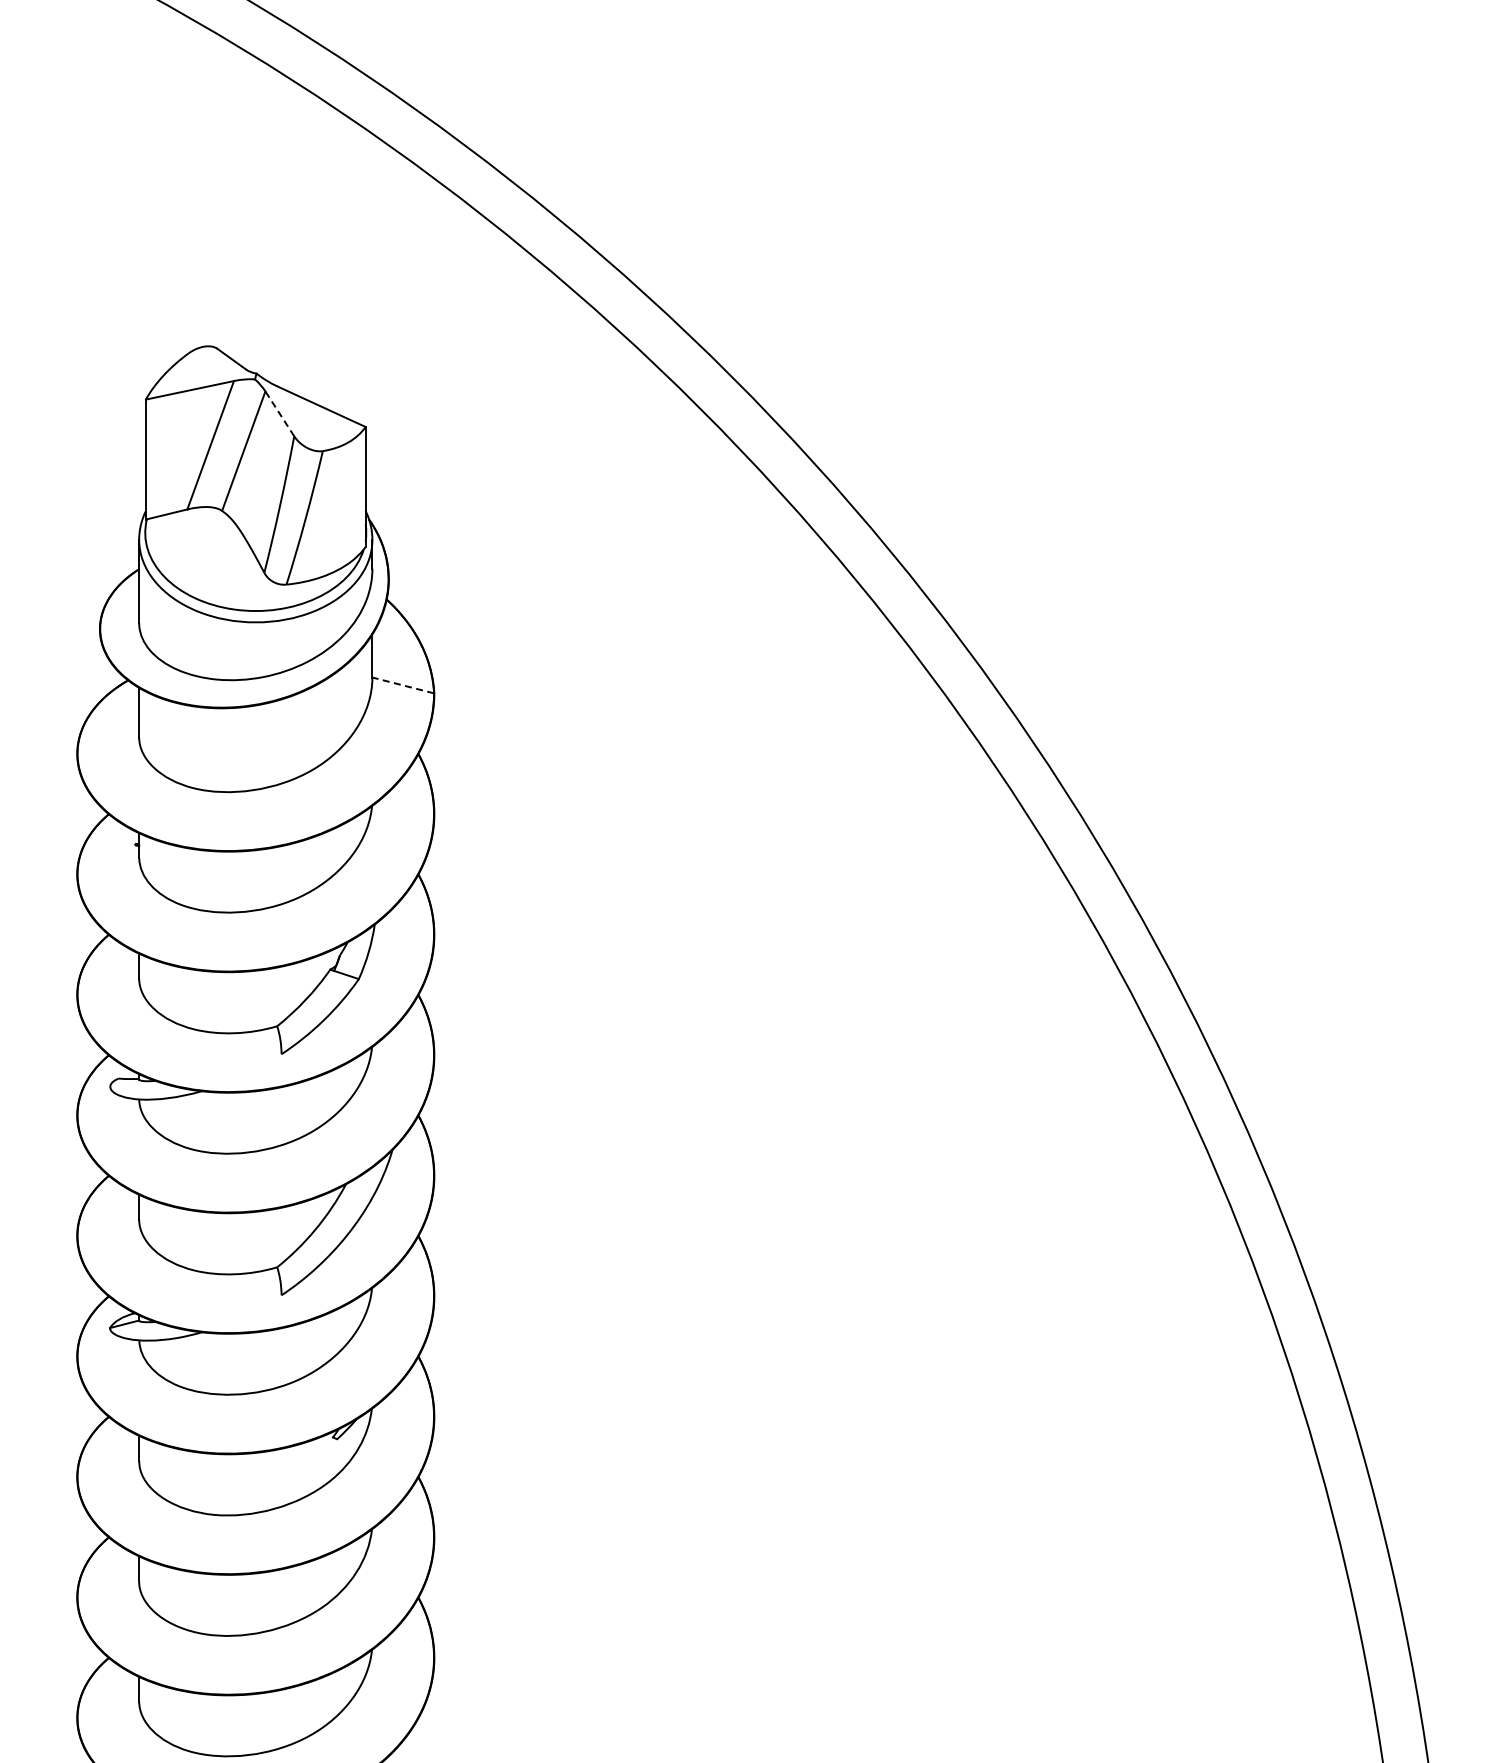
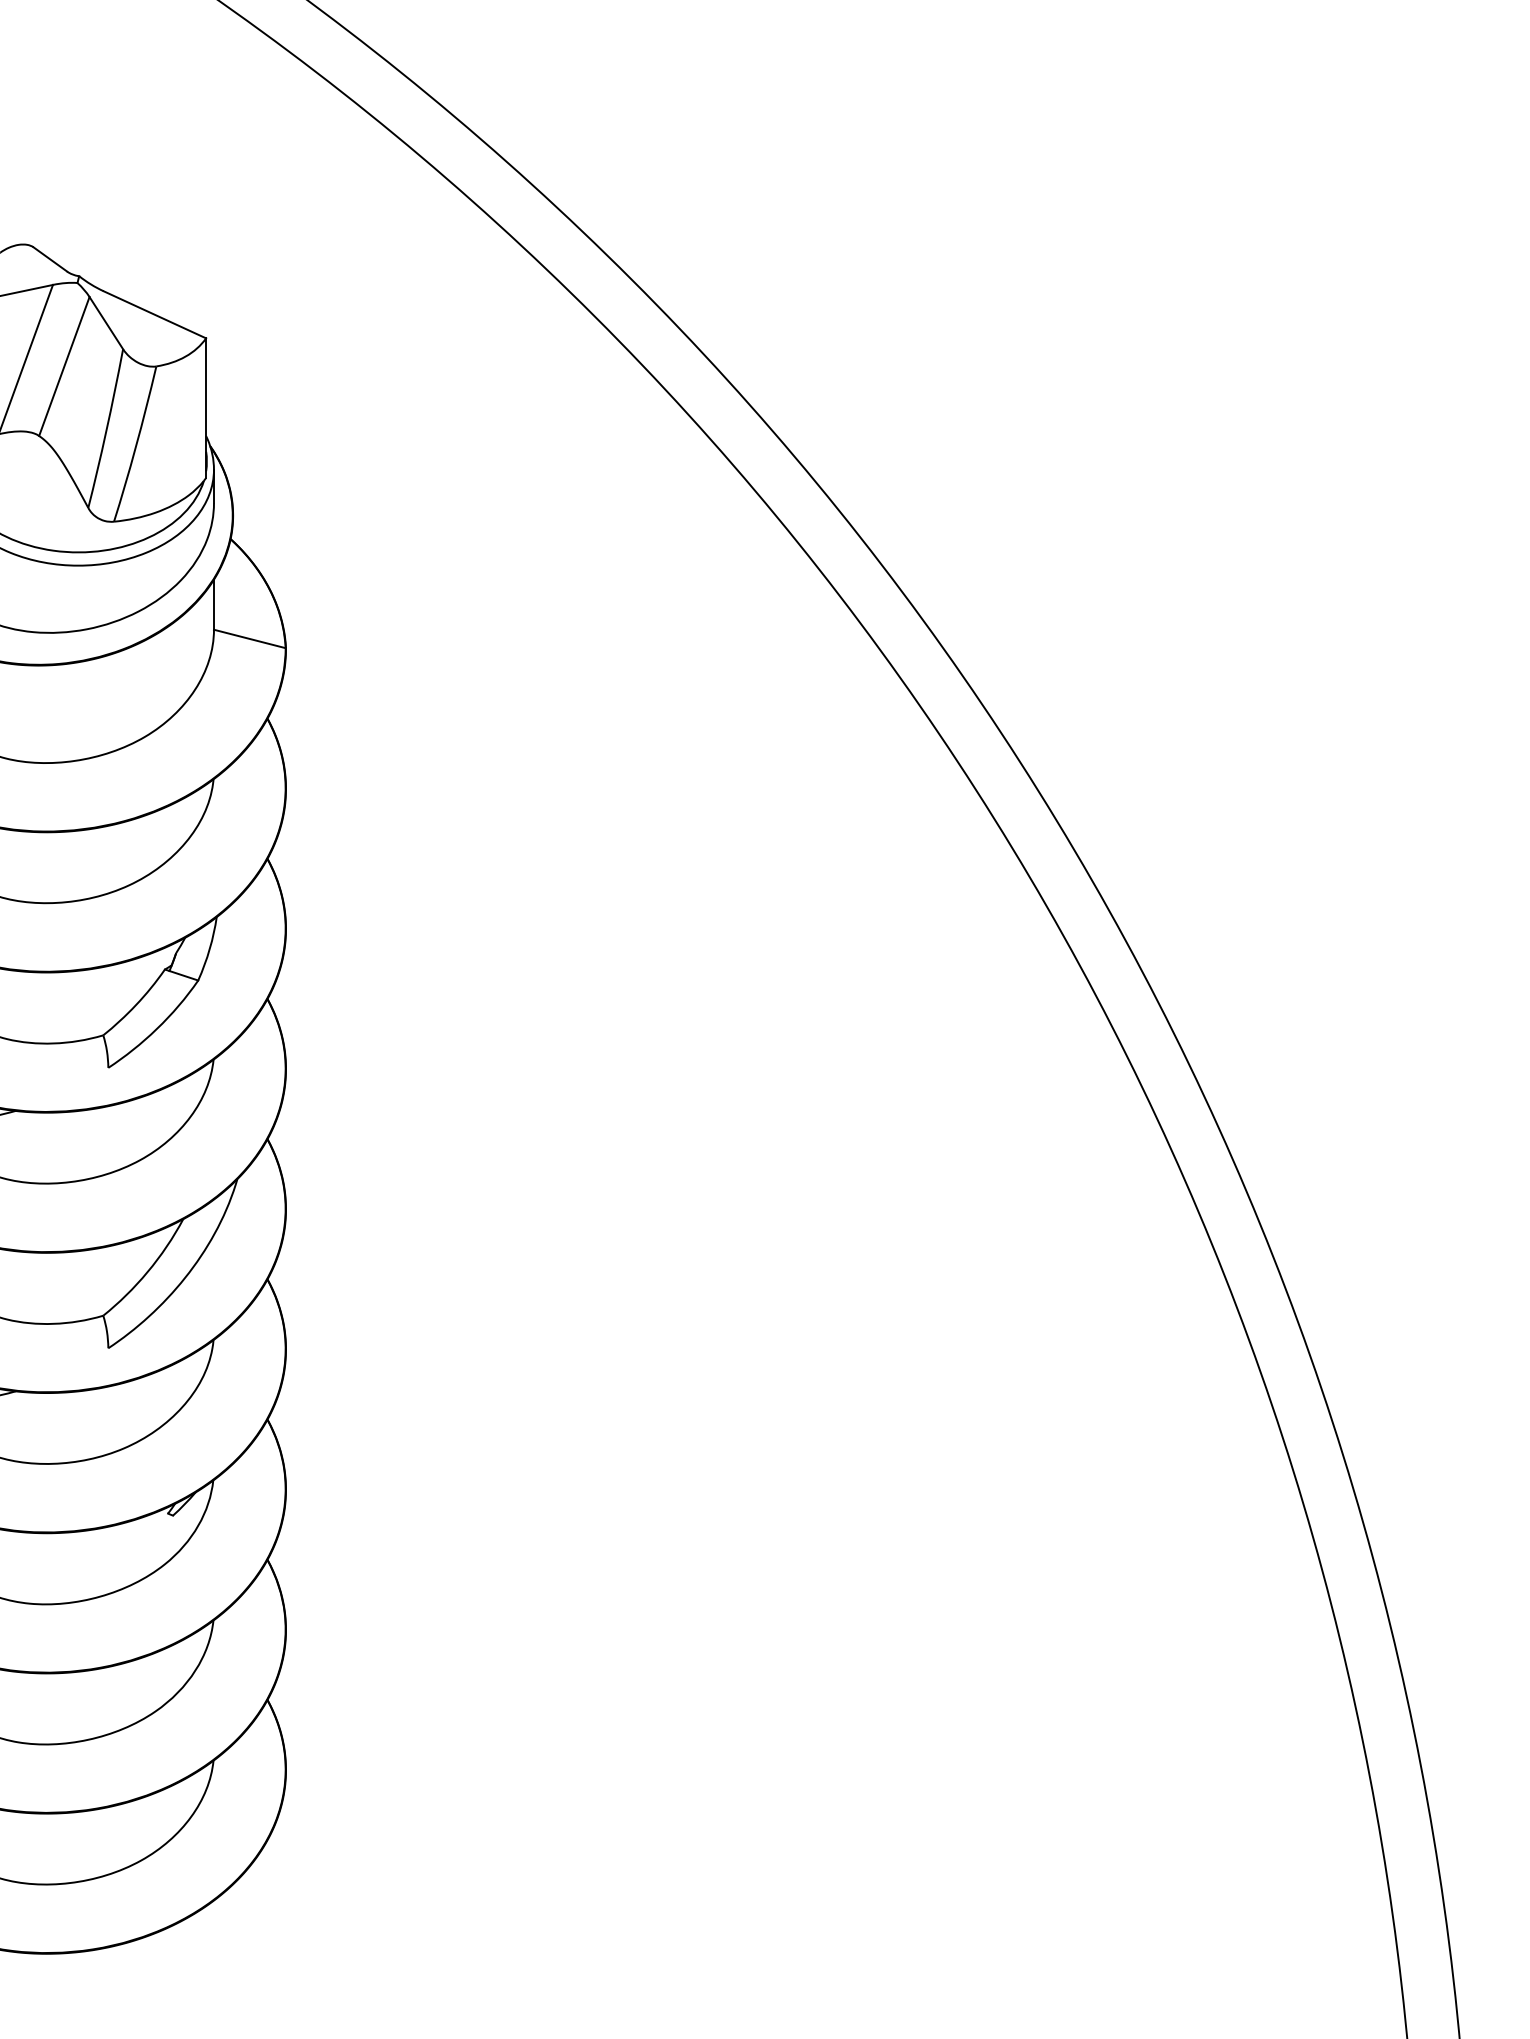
line: (279, 413) -> (105, 322), dashed -> solid
line: (403, 685) -> (250, 639), dashed -> solid

